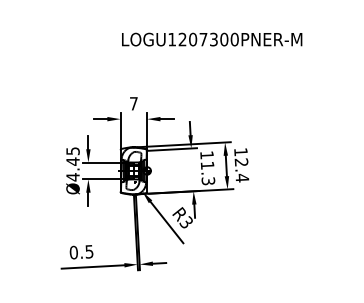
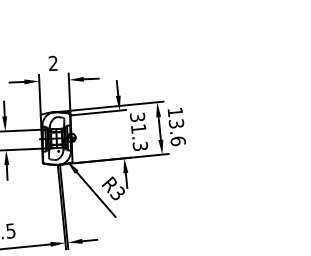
text: (133, 103) -> (52, 63), 7 -> 2
text: (206, 155) -> (137, 117), 11.3 -> 31.3
text: (241, 170) -> (176, 132), 12.4 -> 13.6

